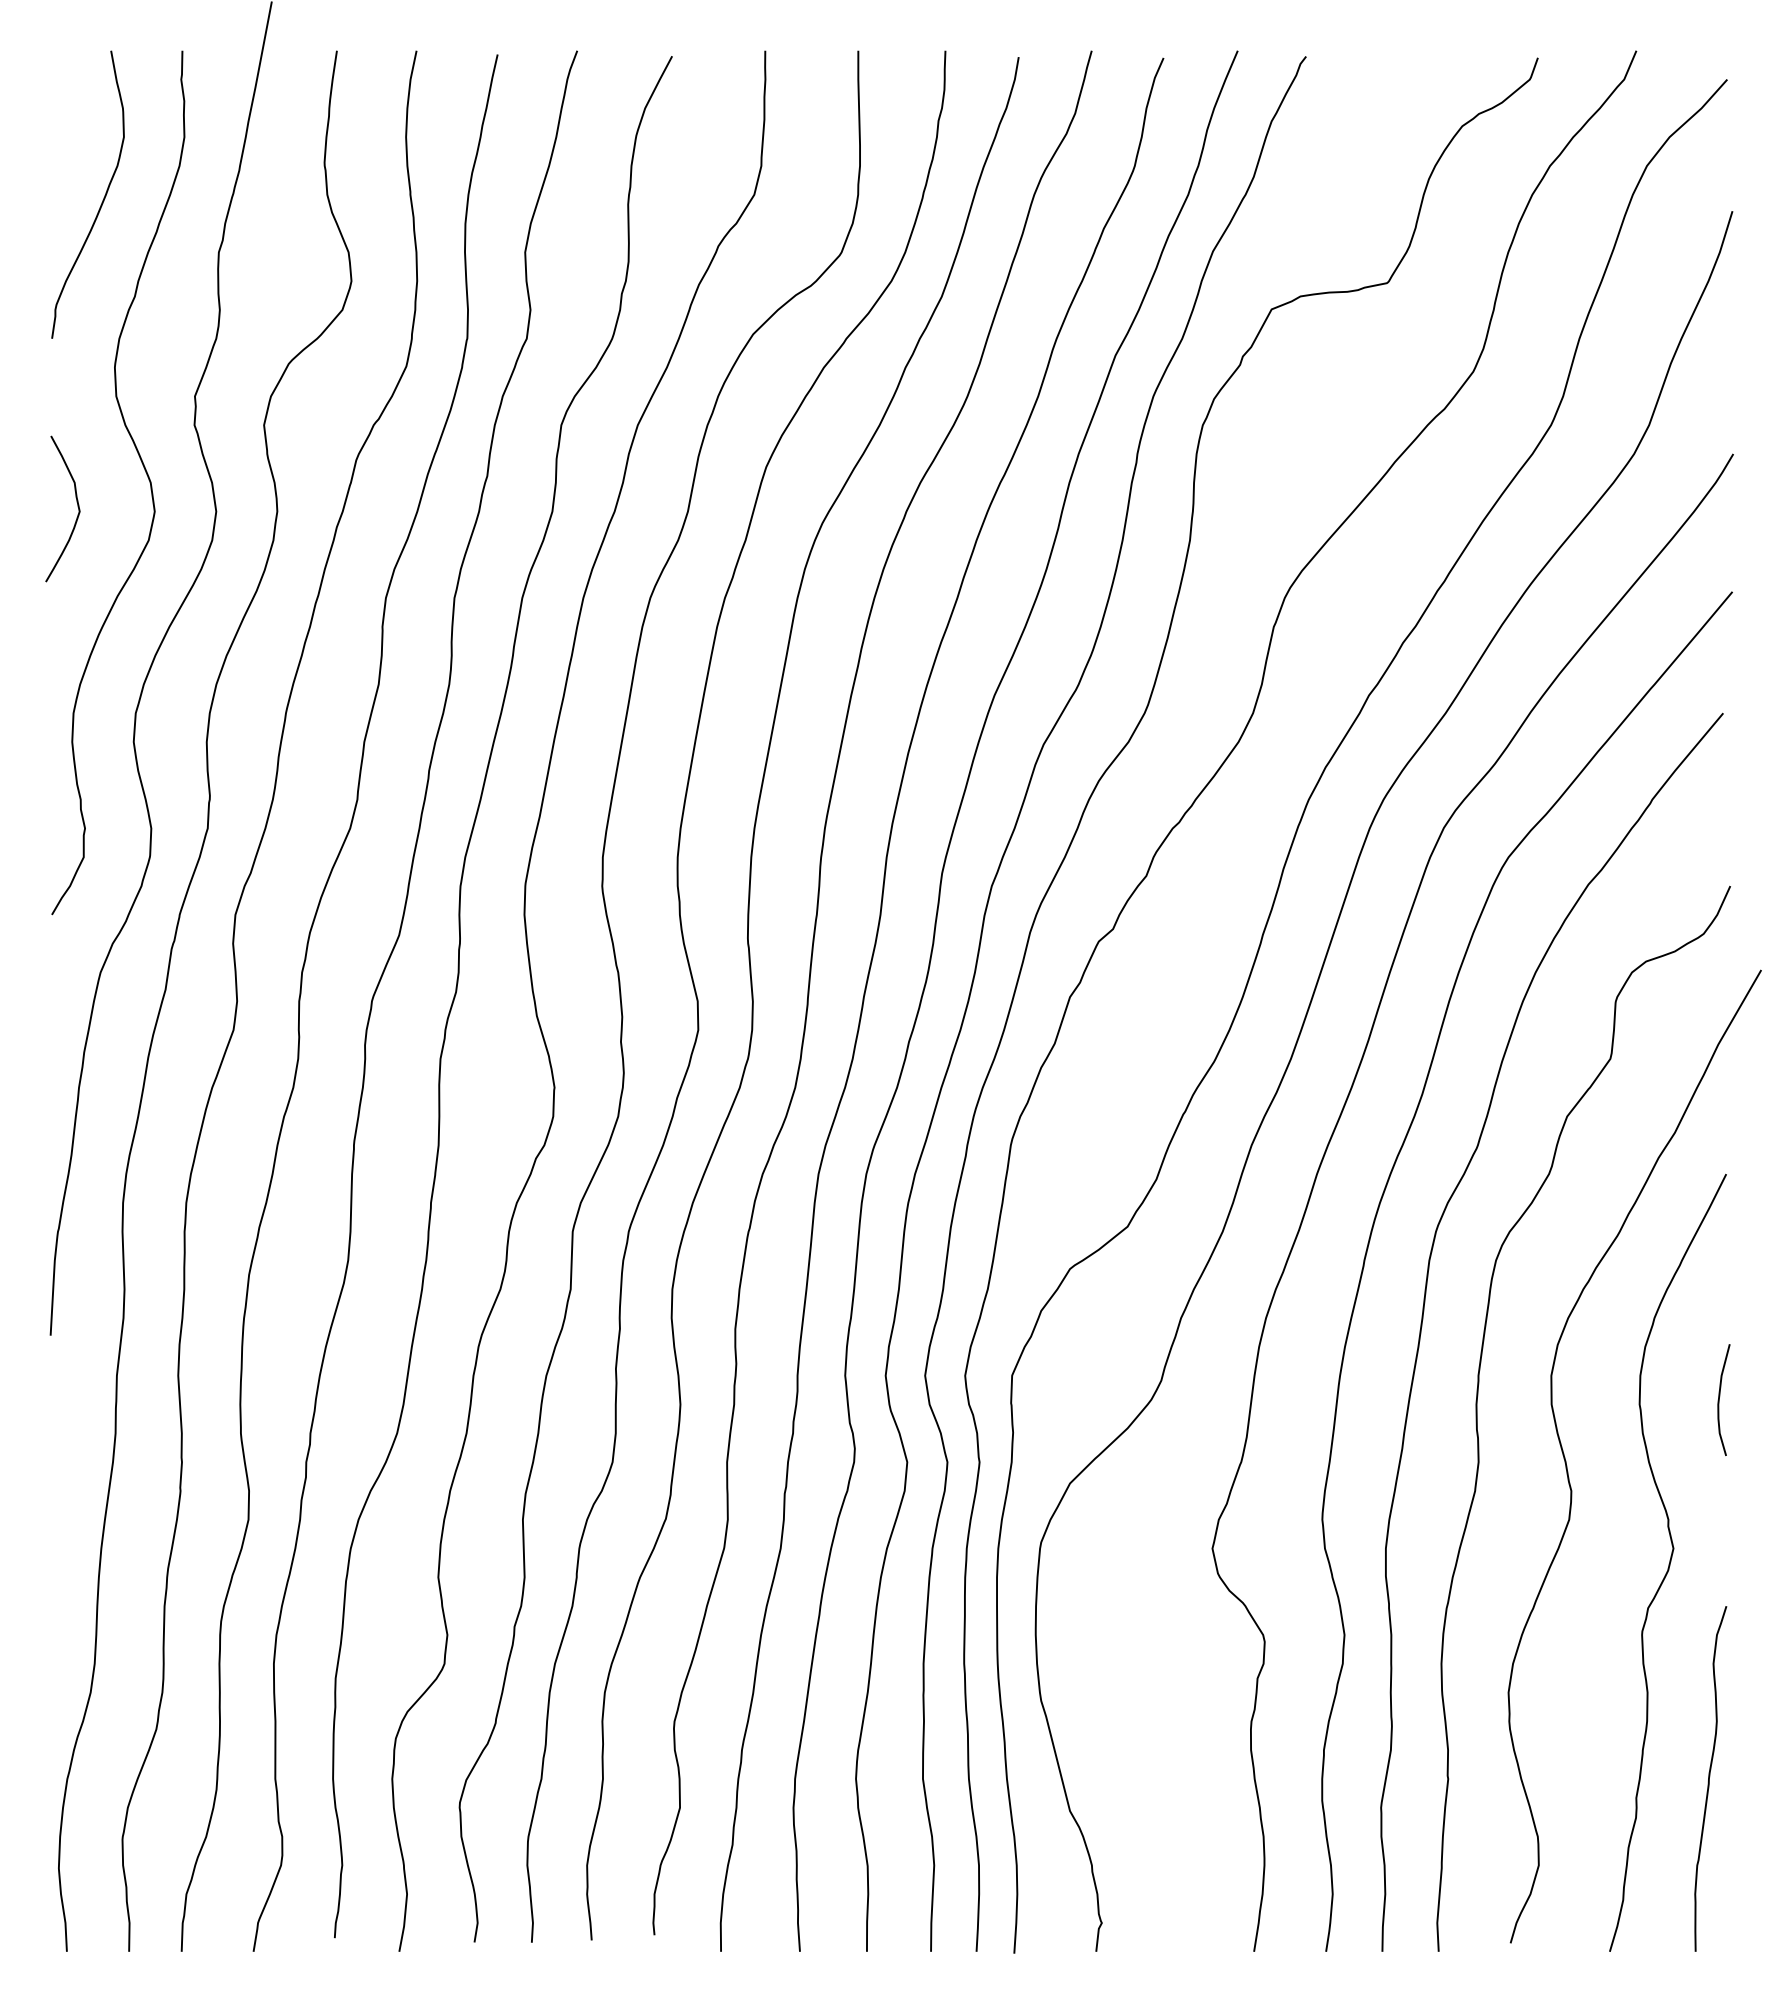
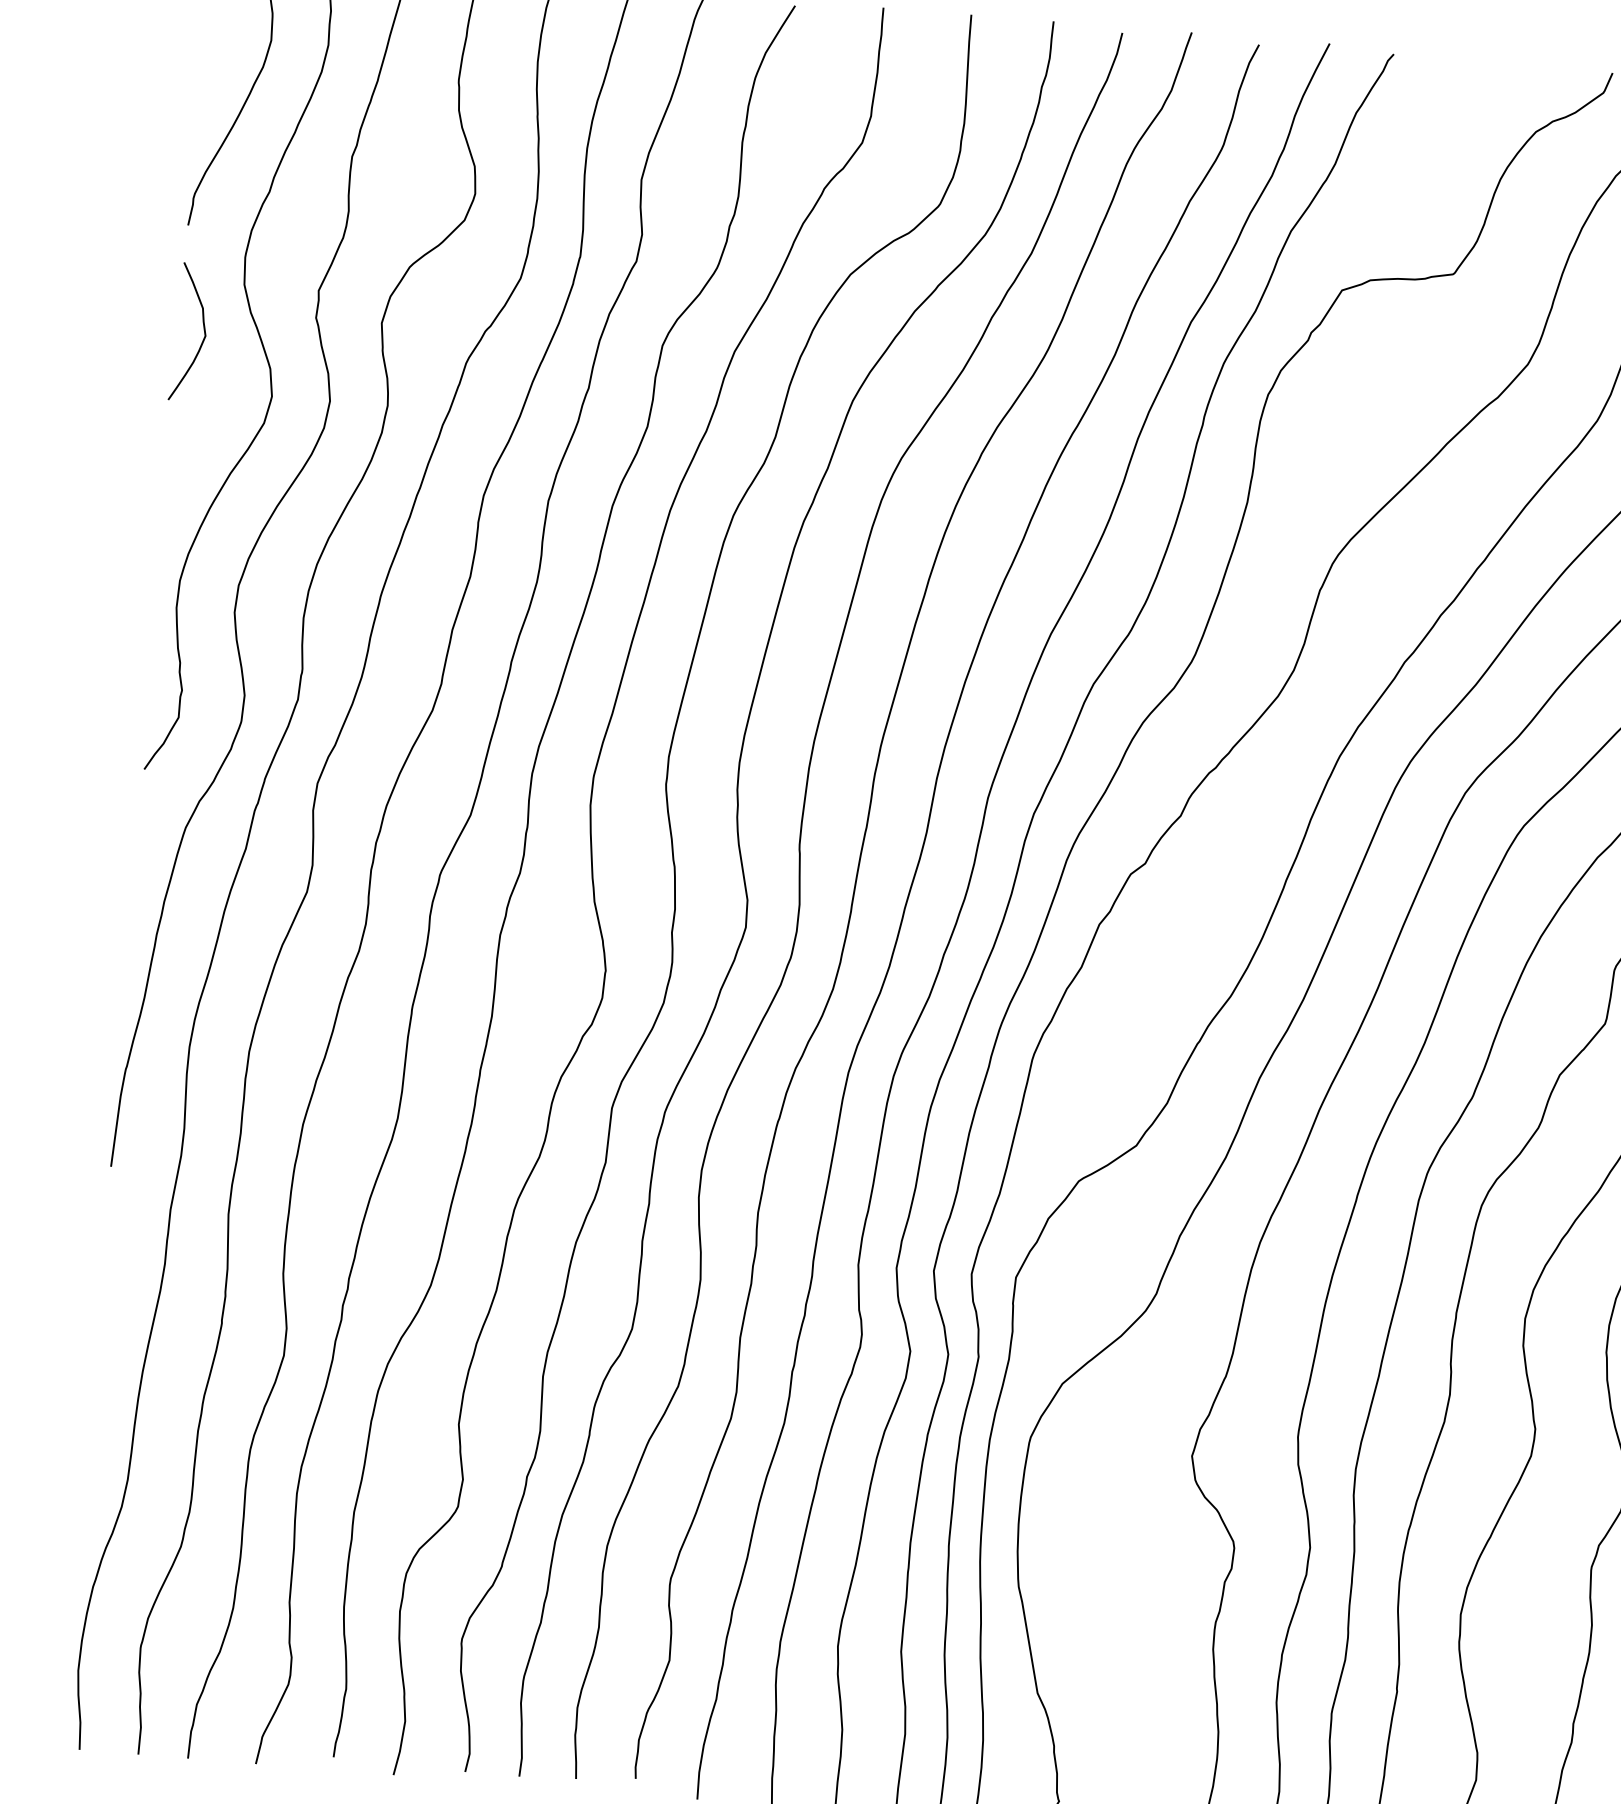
curve: (77, 507) -> (203, 331), moved

